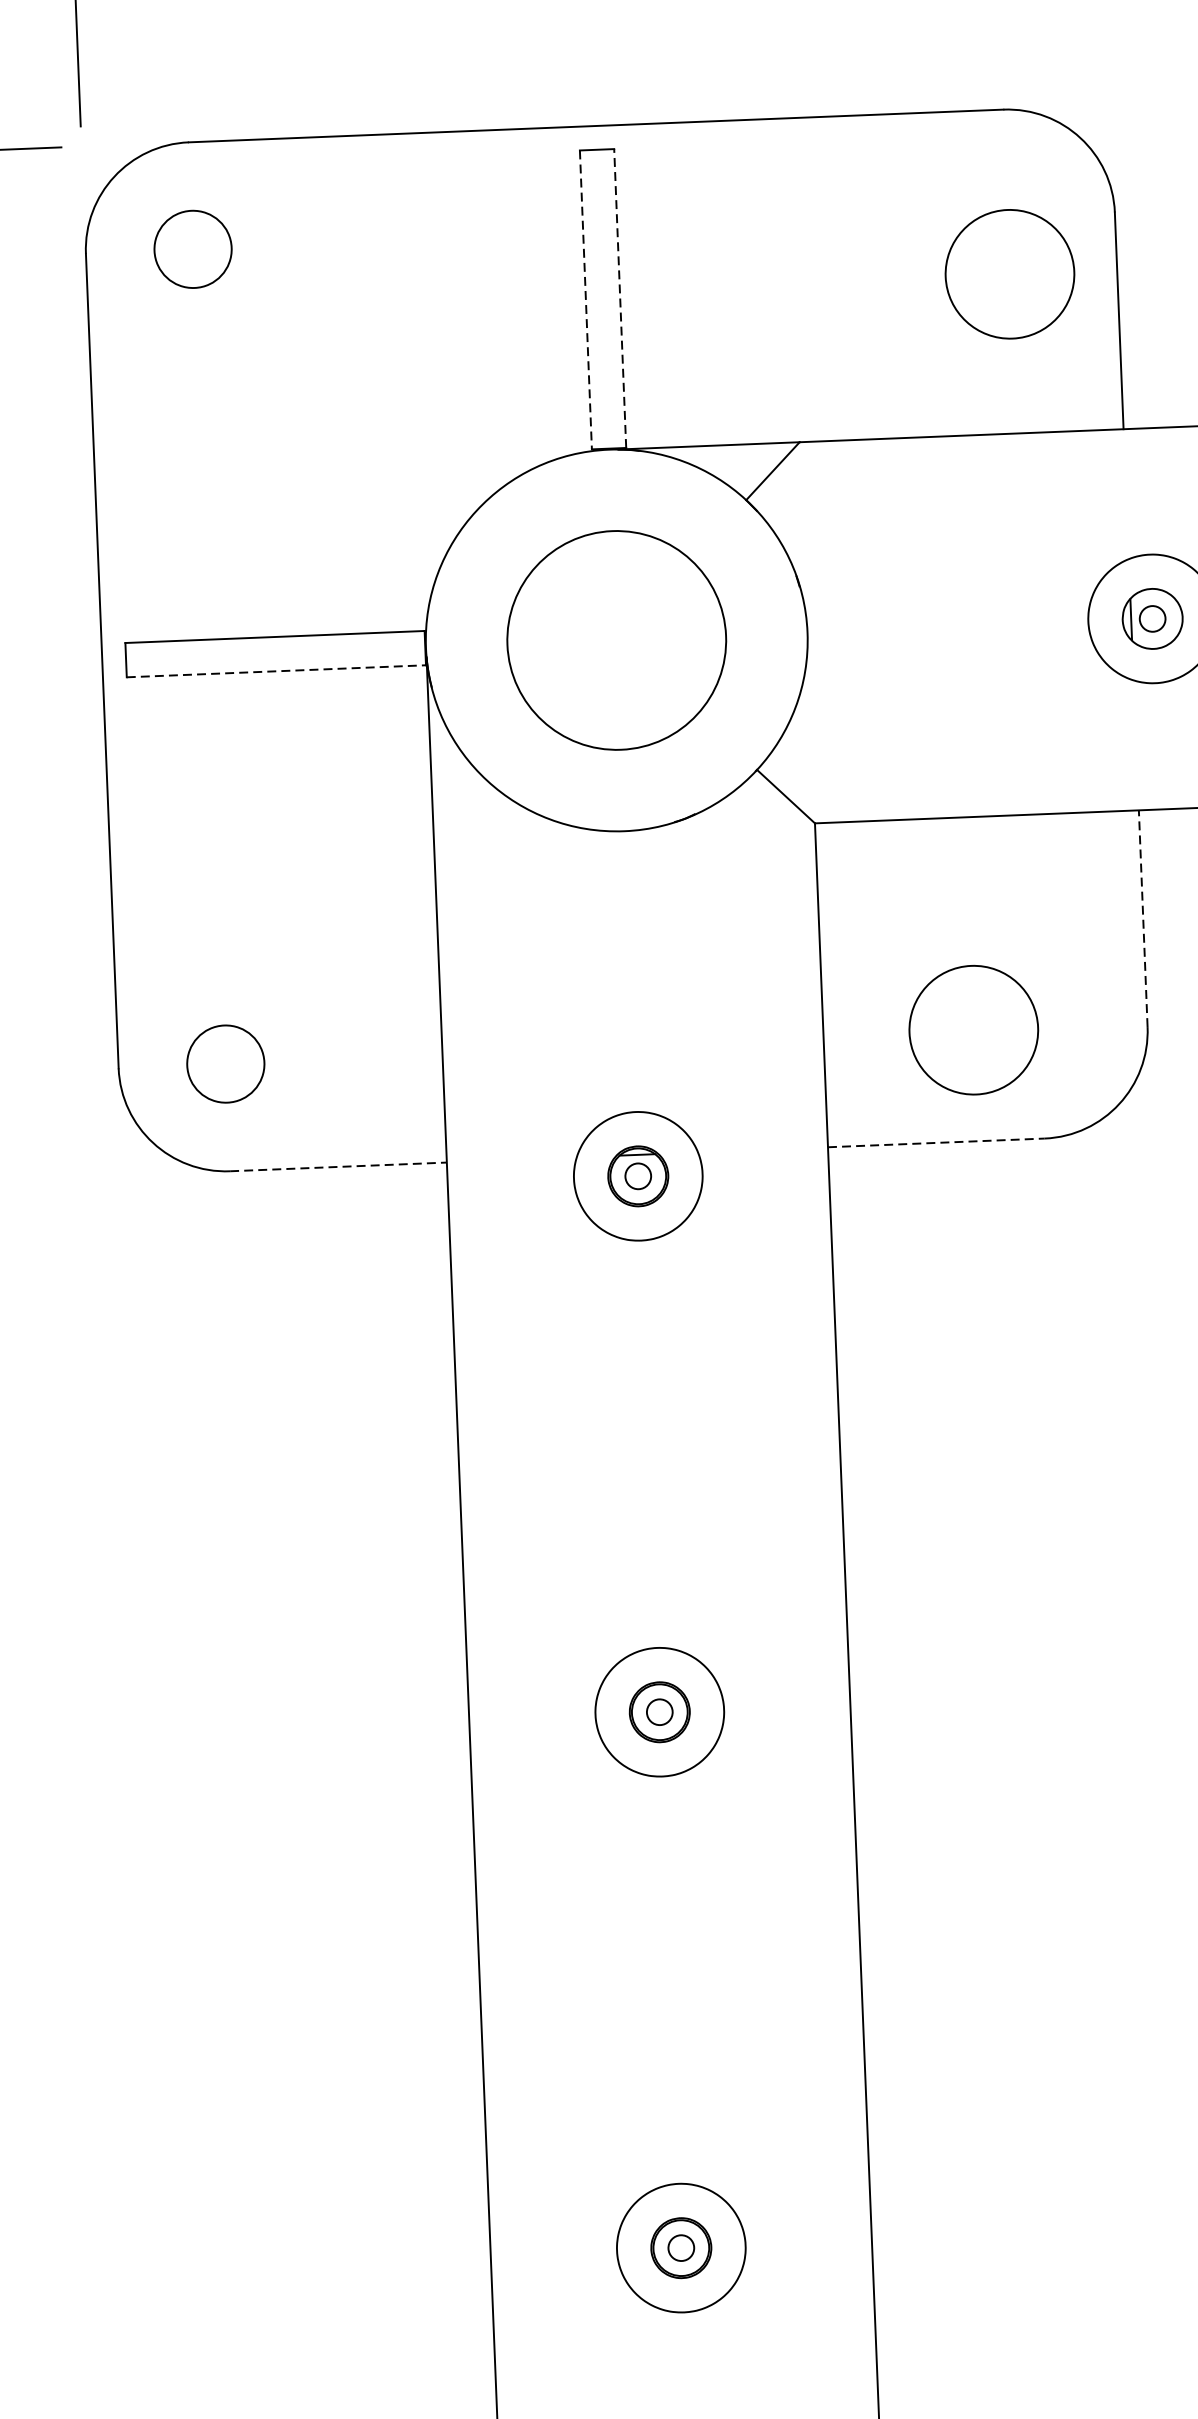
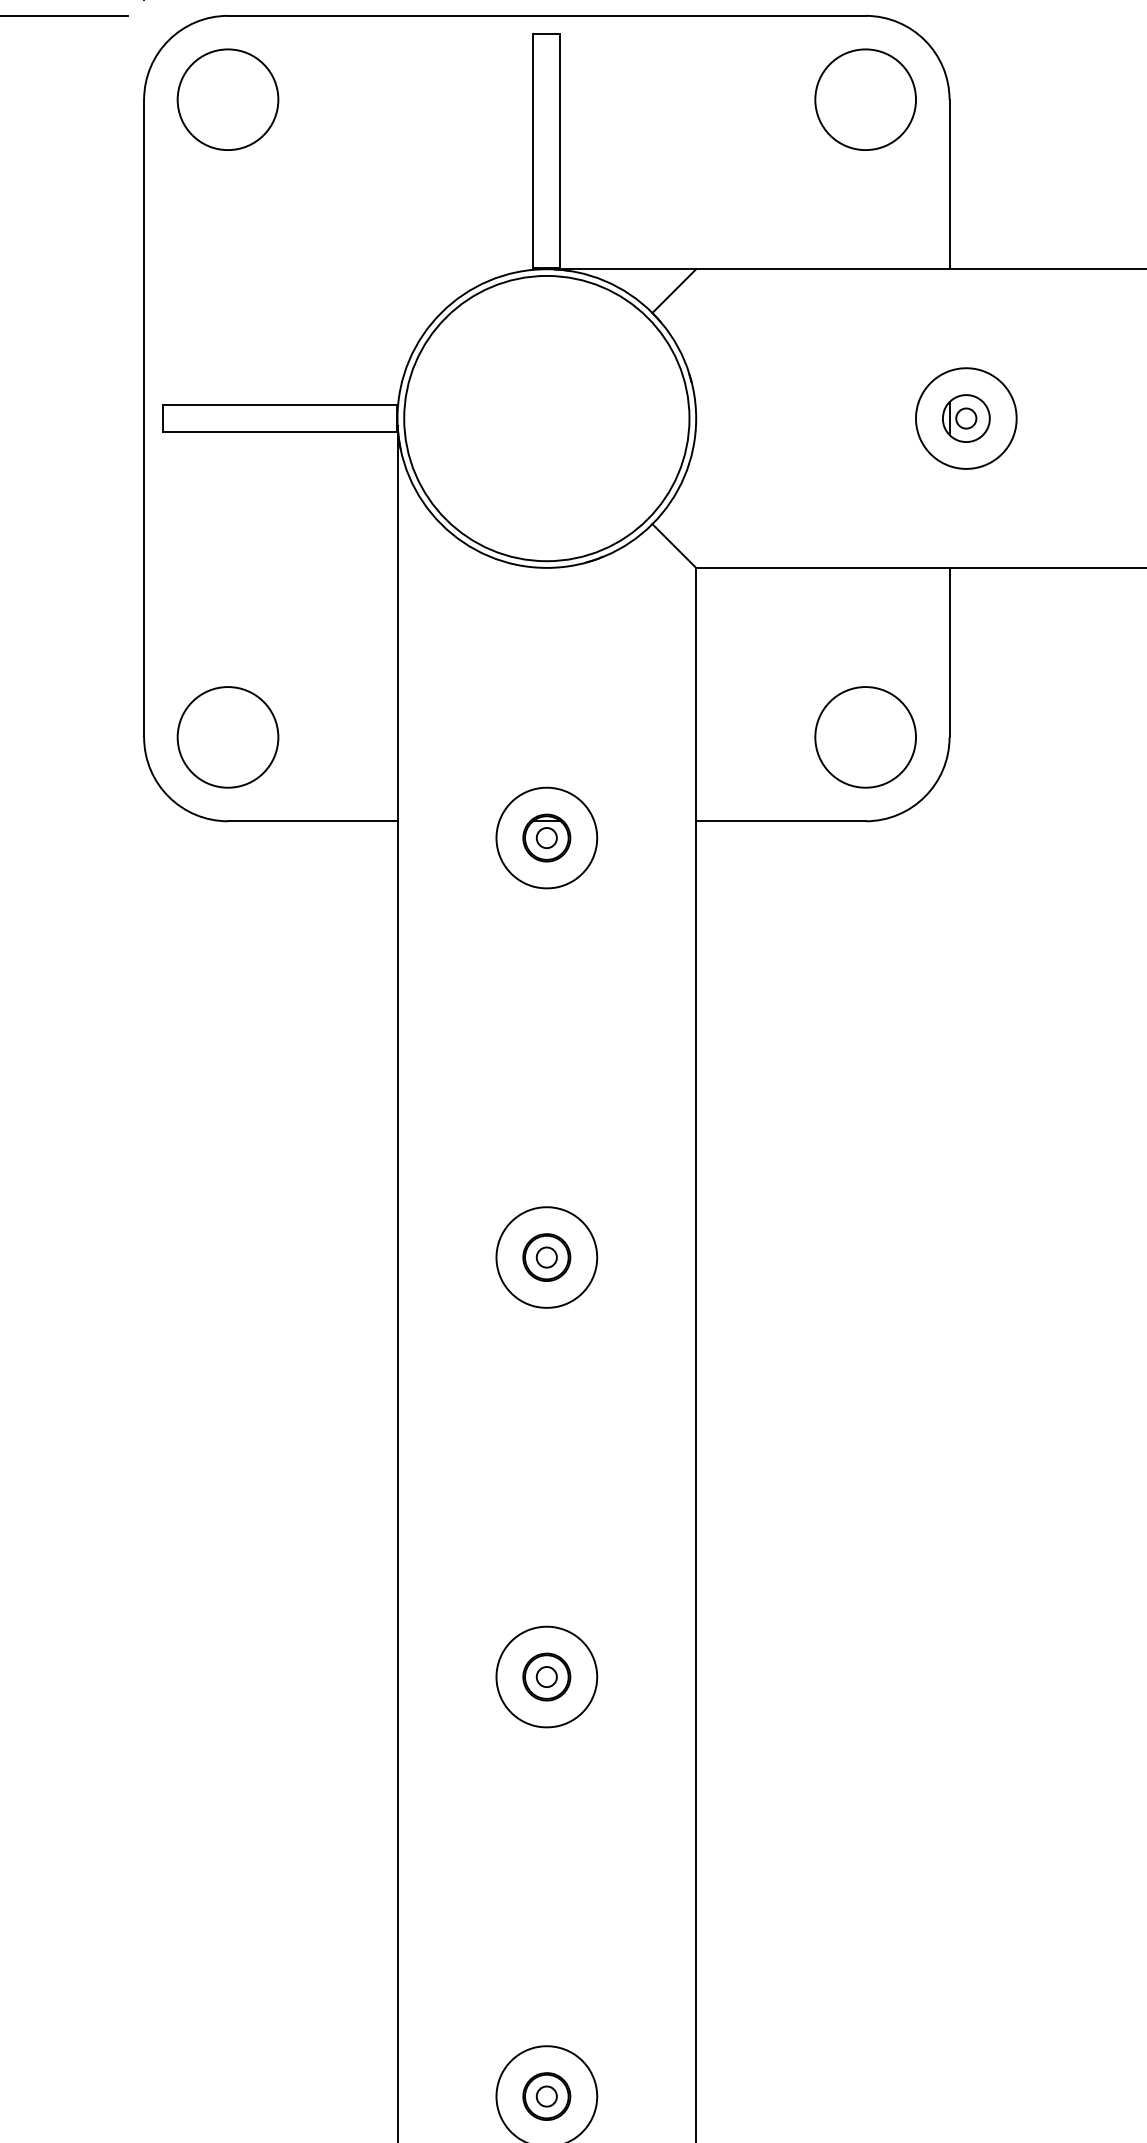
circle: (192, 249) -> (227, 99), size x1.67
circle: (1009, 273) -> (865, 99), moved
line: (620, 298) -> (560, 151), dashed -> solid
line: (586, 299) -> (533, 151), dashed -> solid
circle: (616, 640) -> (546, 418), size x1.67
line: (277, 671) -> (280, 432), dashed -> solid
line: (1143, 918) -> (949, 652), dashed -> solid
circle: (973, 1030) -> (865, 737), moved
circle: (225, 1064) -> (227, 737), size x1.67
line: (935, 1143) -> (780, 821), dashed -> solid
line: (338, 1167) -> (312, 821), dashed -> solid

